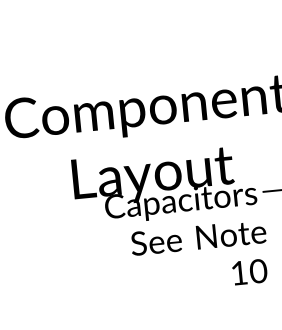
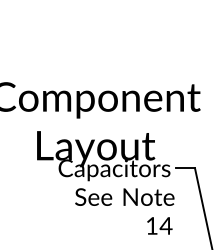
text: (257, 270) -> (165, 225), 10 -> 14

